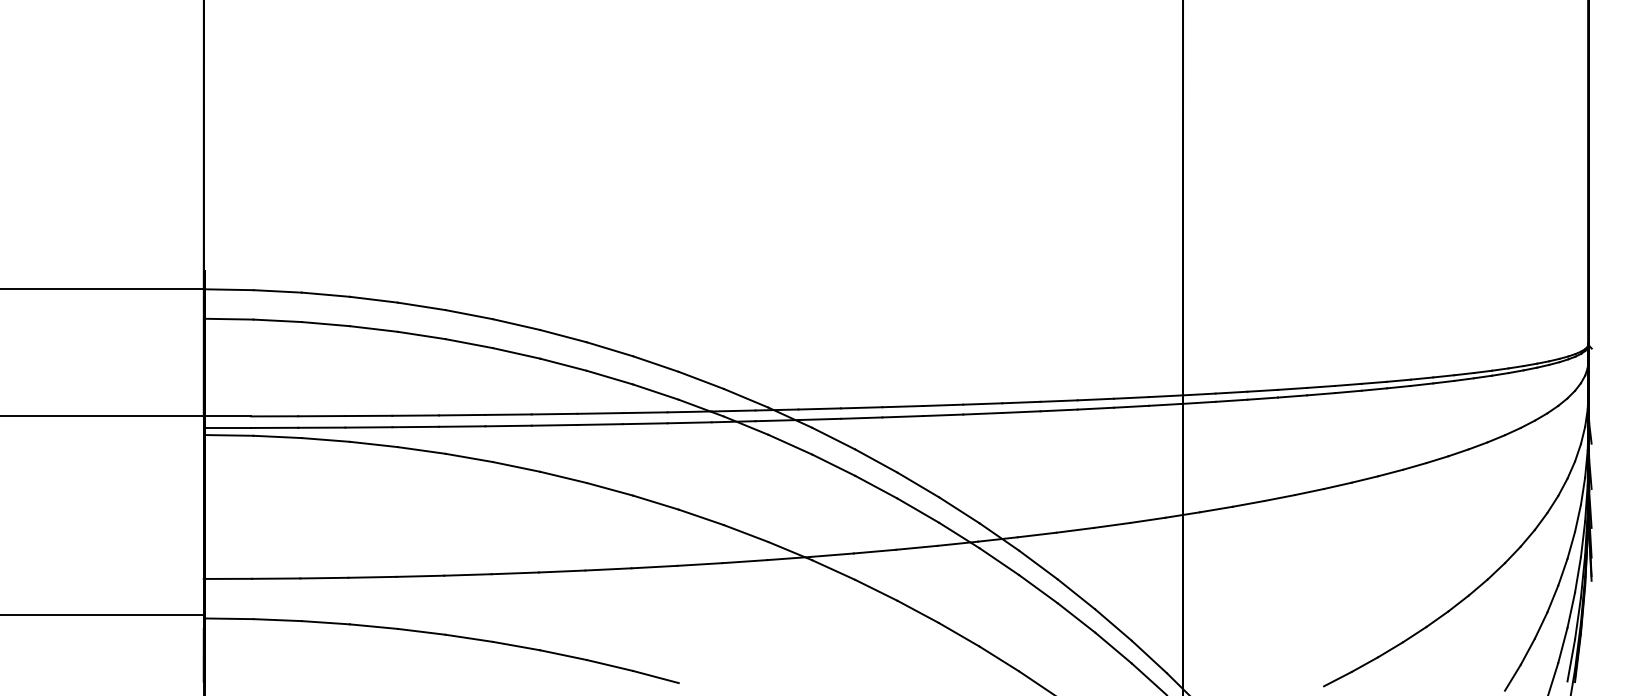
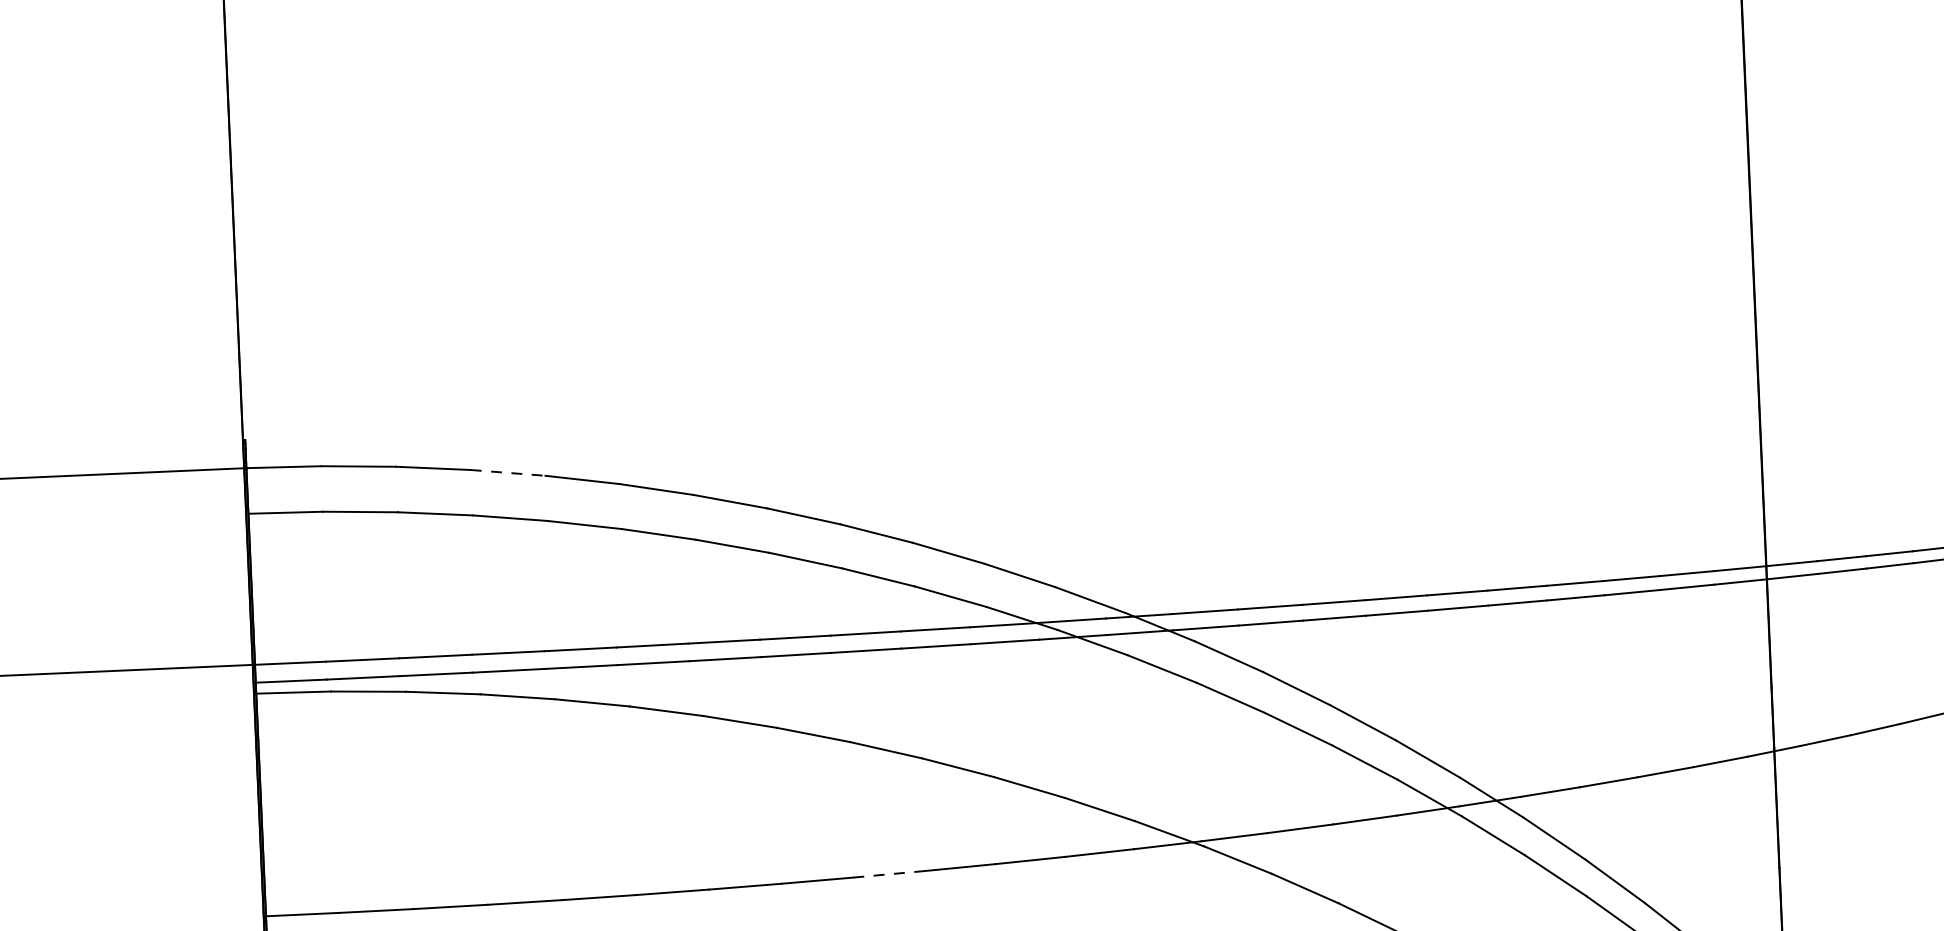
line: (374, 299) -> (509, 472), solid -> dashed
line: (608, 569) -> (889, 874), solid -> dashed

